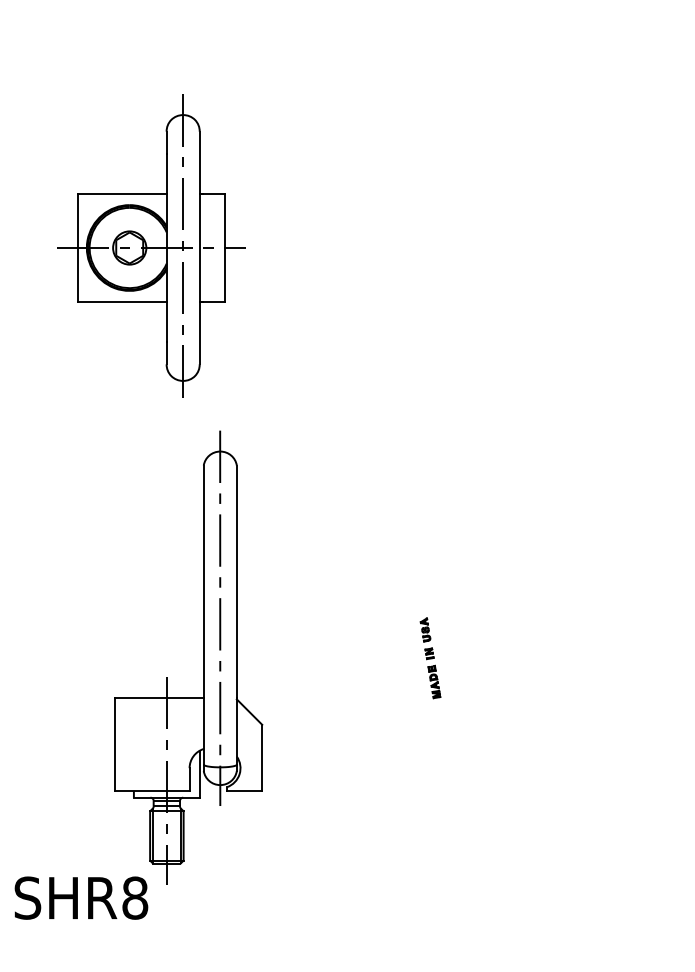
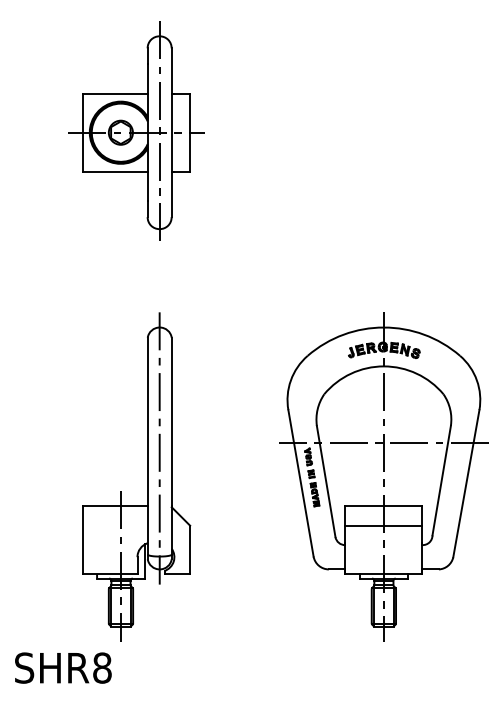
part: (151, 245) -> (136, 130), moved
part: (528, 657) -> (383, 476), added
text: (81, 897) -> (63, 667), moved

